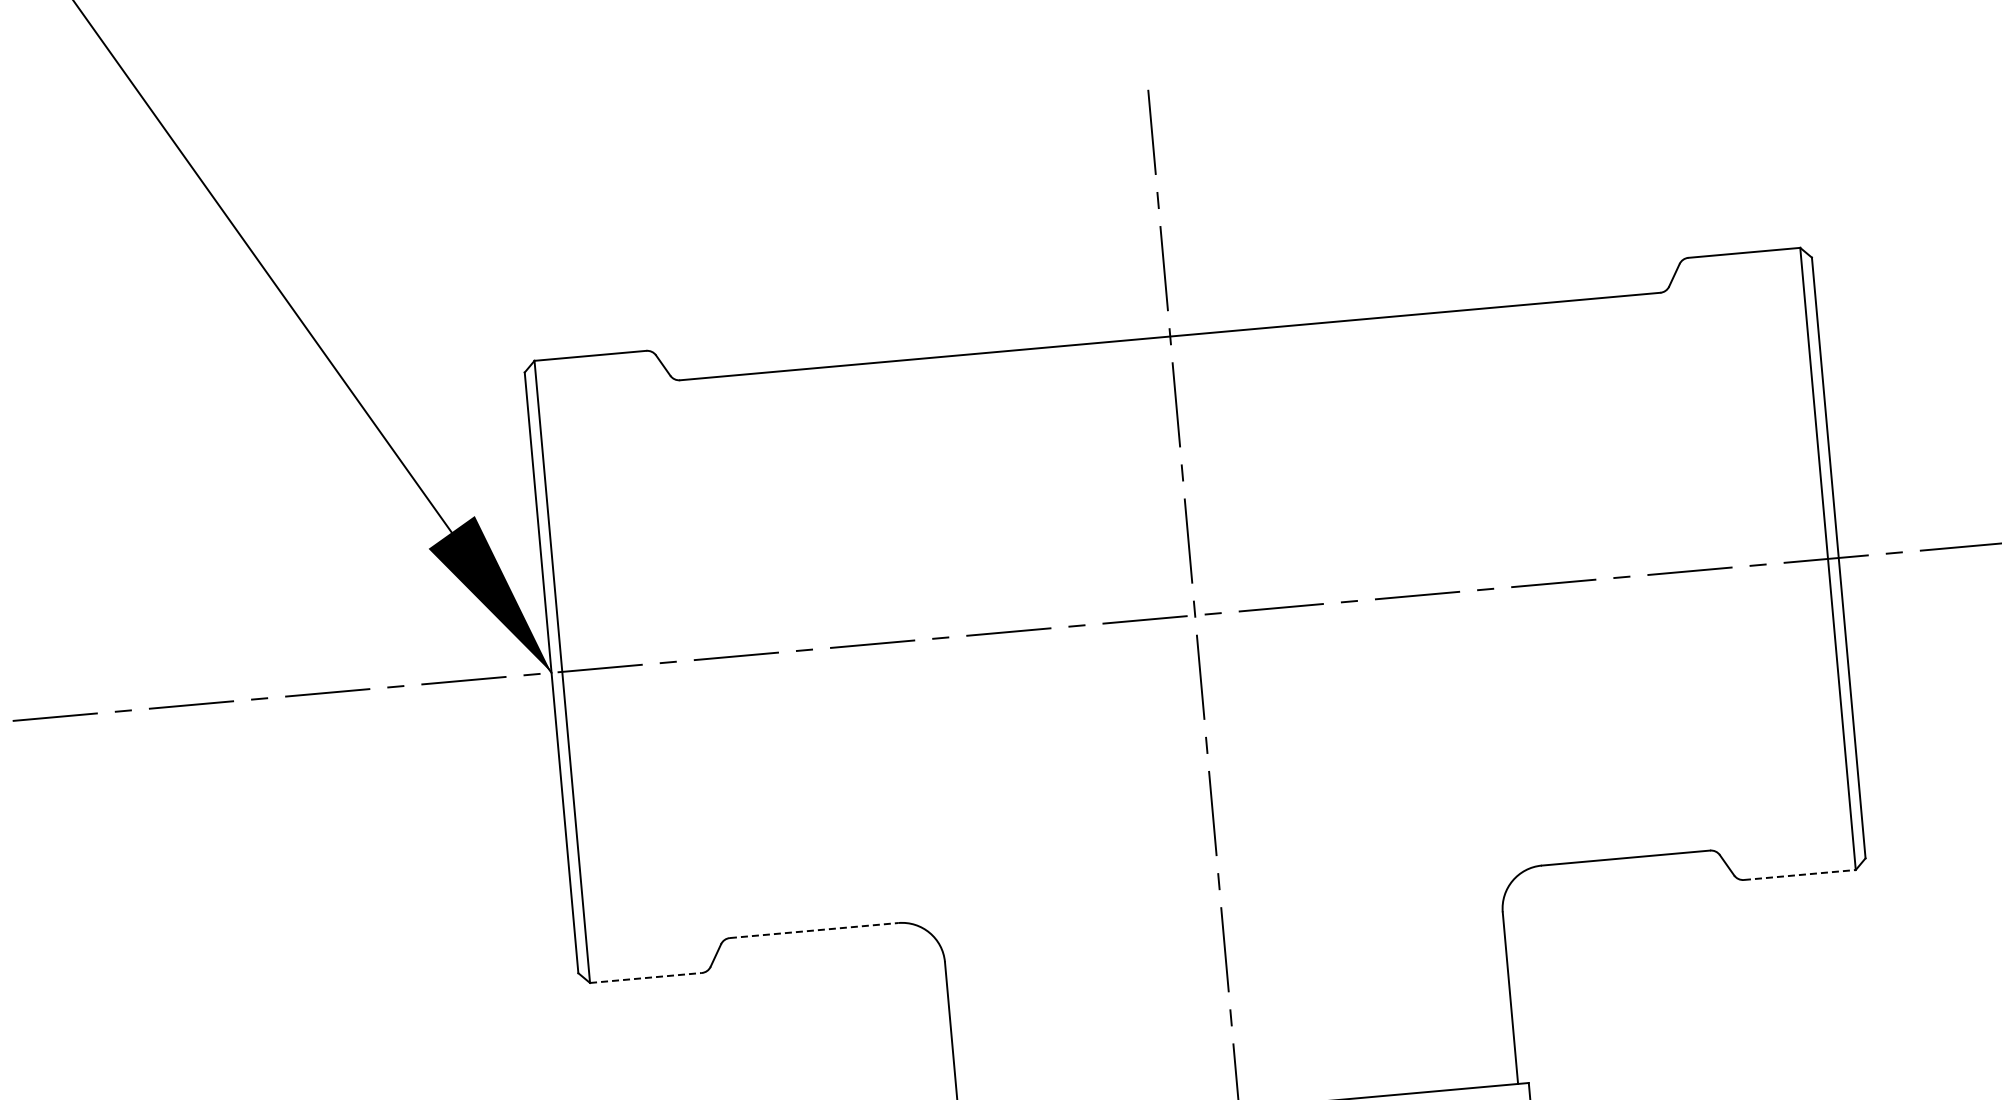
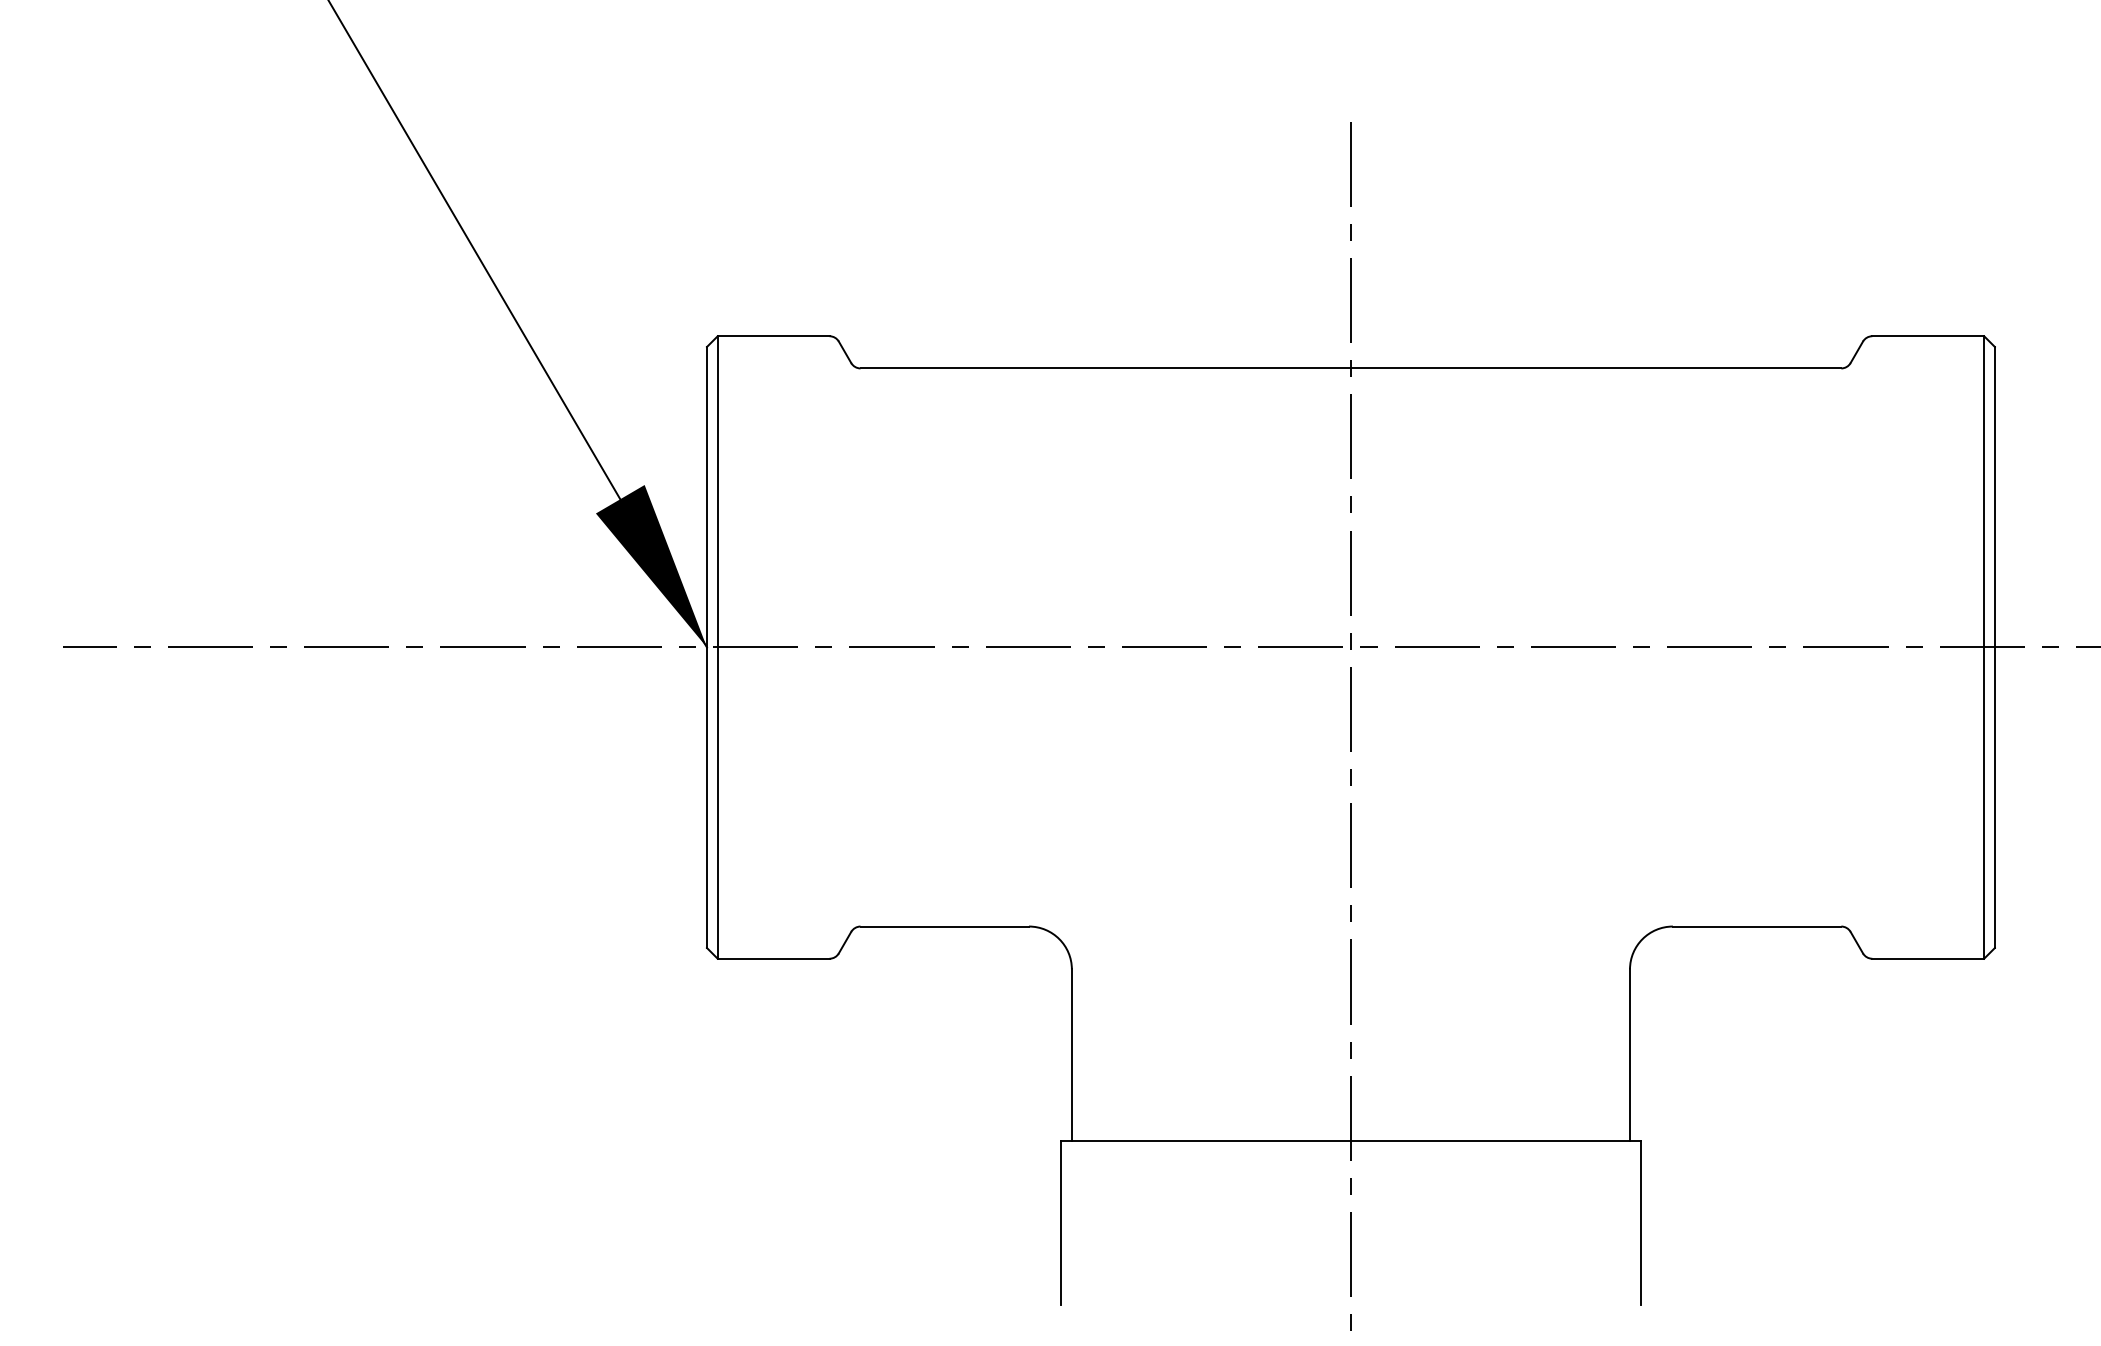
line: (1800, 874) -> (1928, 958), dashed -> solid
line: (814, 930) -> (945, 926), dashed -> solid
line: (645, 977) -> (773, 958), dashed -> solid

